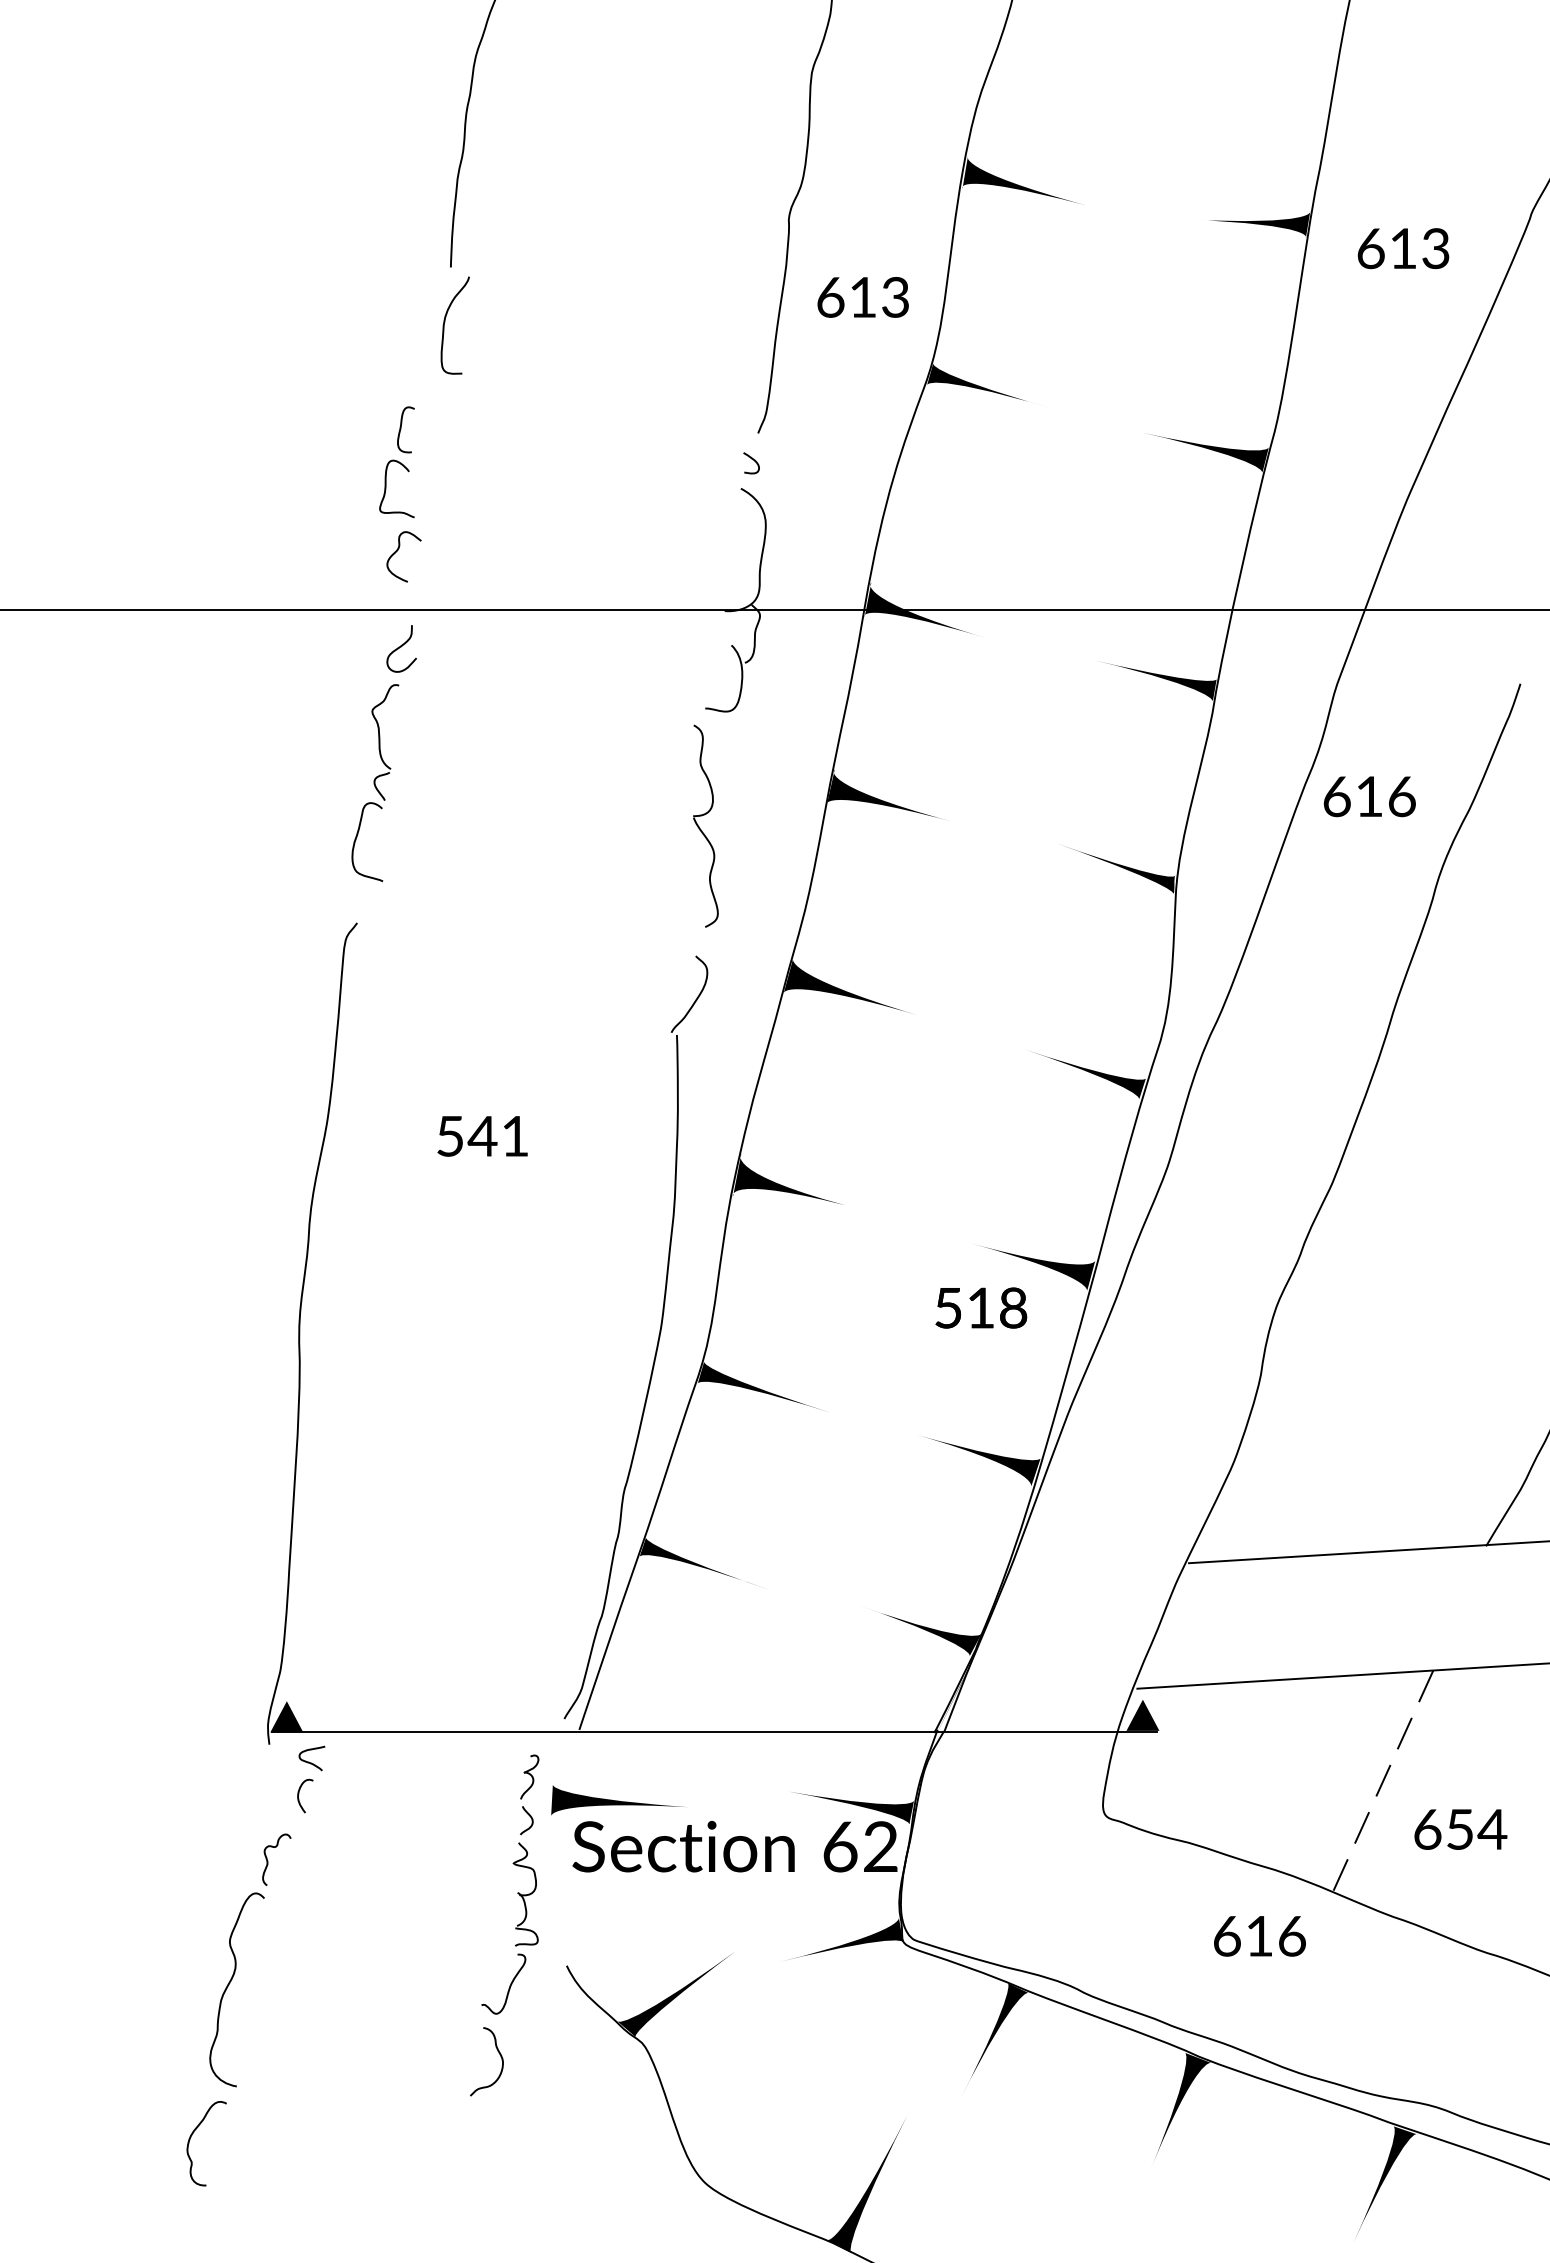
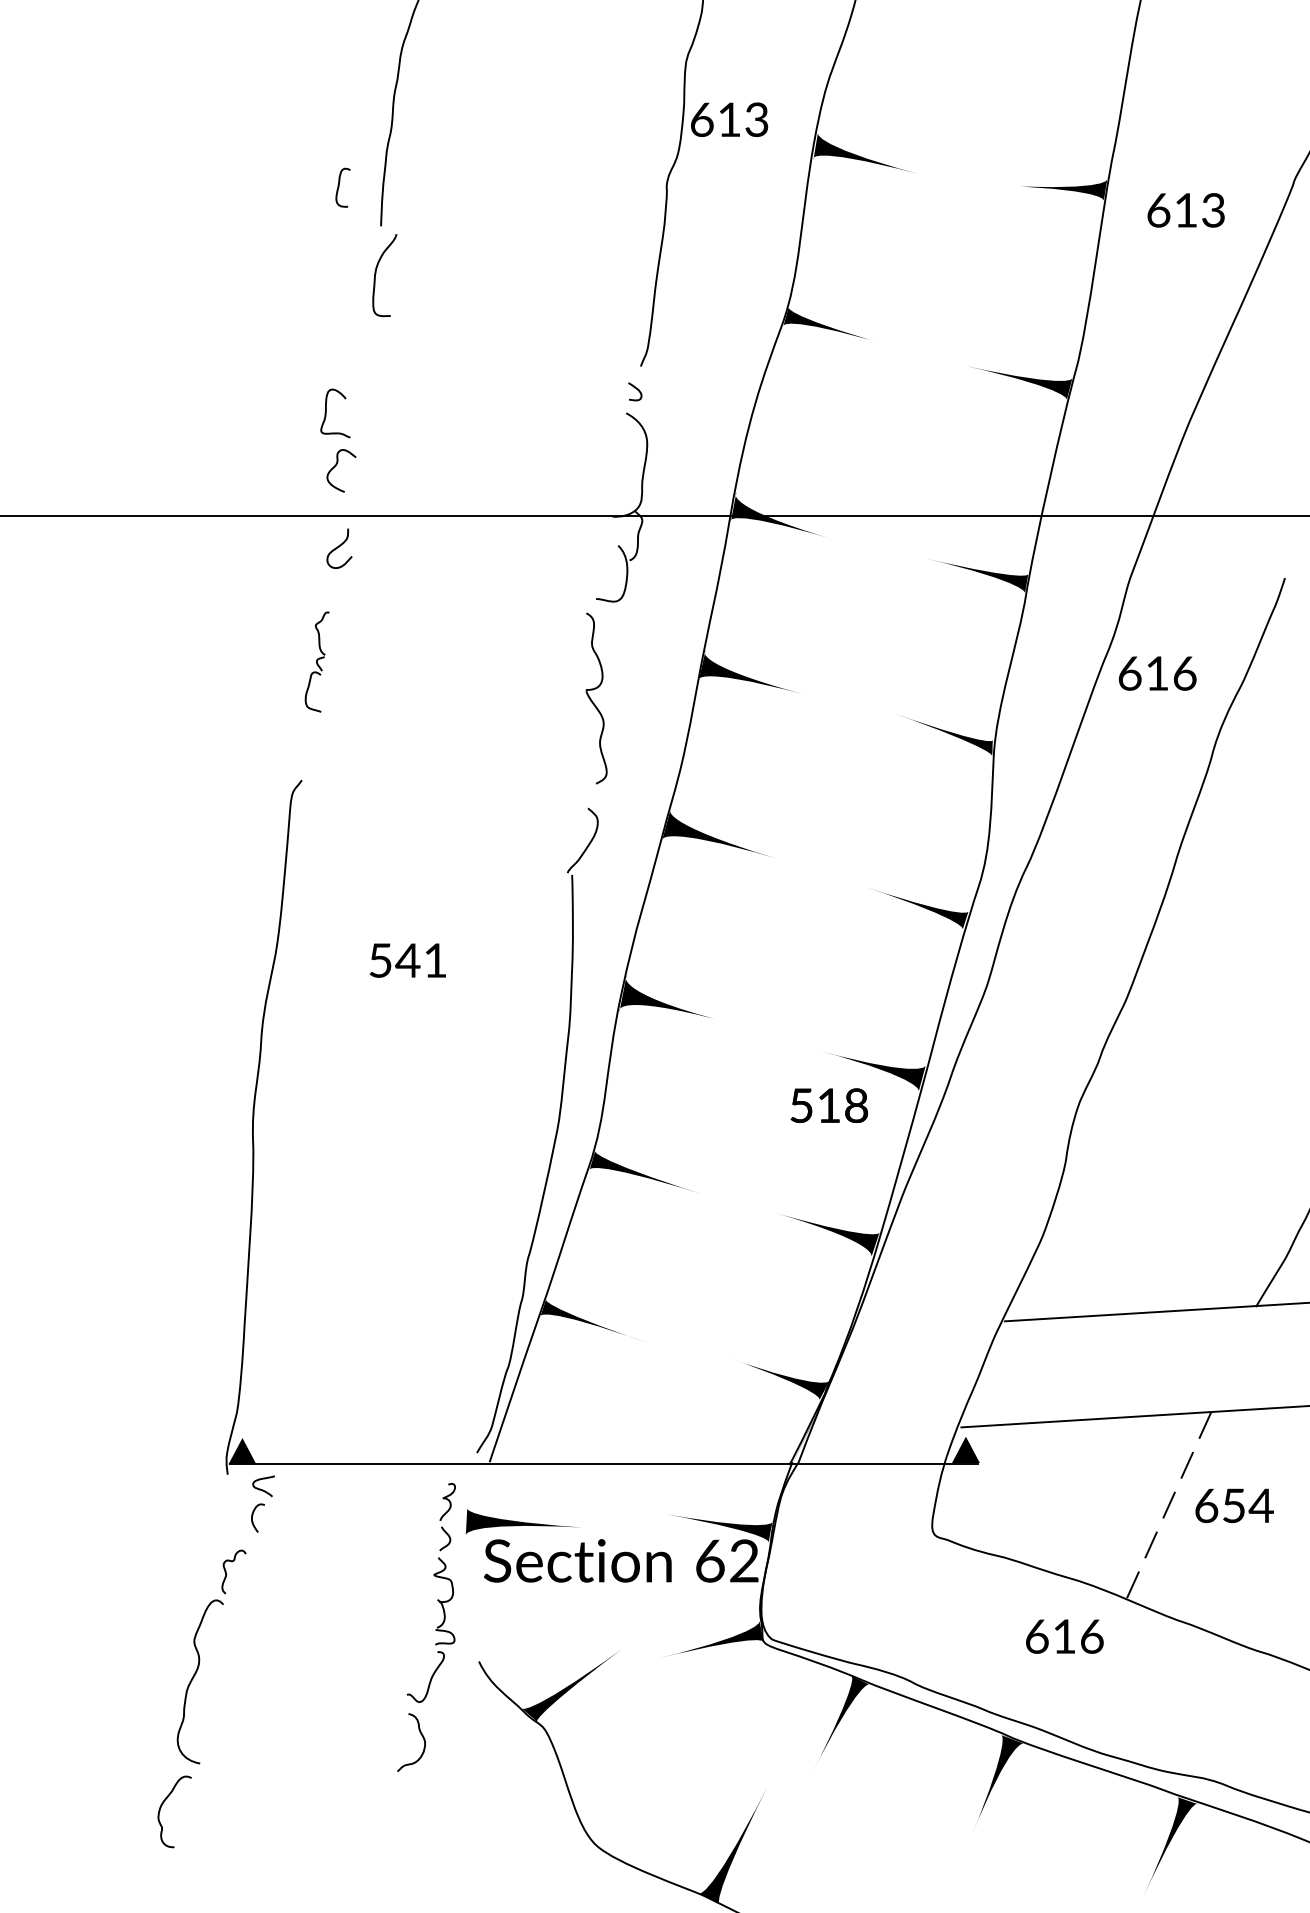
text: (862, 297) -> (728, 119), moved
curve: (401, 429) -> (339, 187), moved
part: (375, 783) -> (317, 662), size x0.6
text: (1460, 1829) -> (1234, 1505), moved

